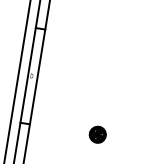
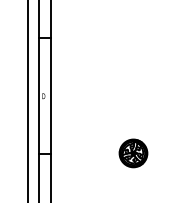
part: (97, 134) -> (133, 153), size x1.43

